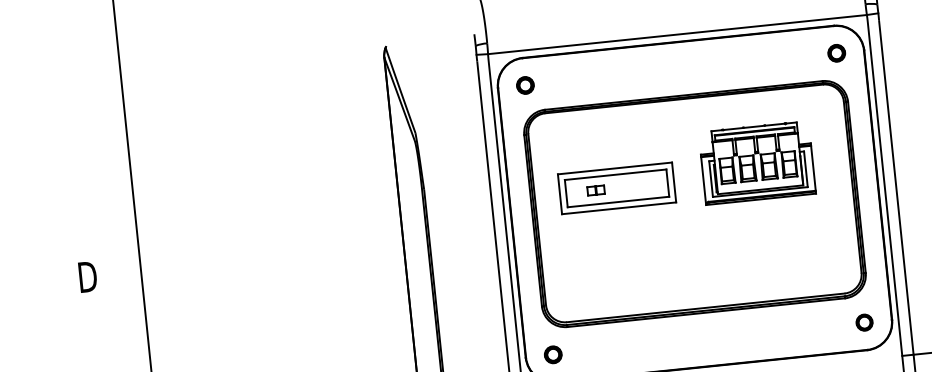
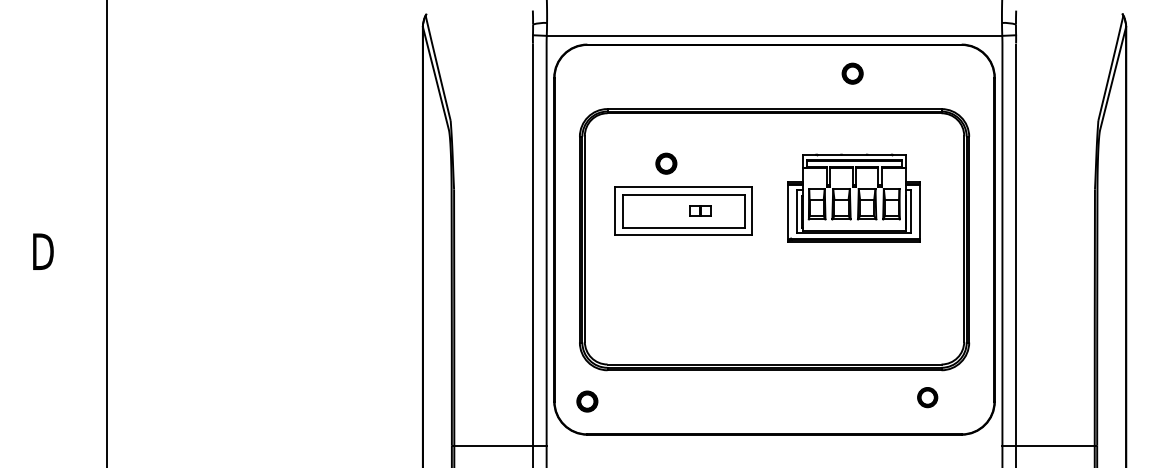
part: (836, 53) -> (852, 73), moved
part: (525, 85) -> (666, 163), moved
part: (596, 189) -> (700, 210), moved
part: (864, 322) -> (927, 397), moved

